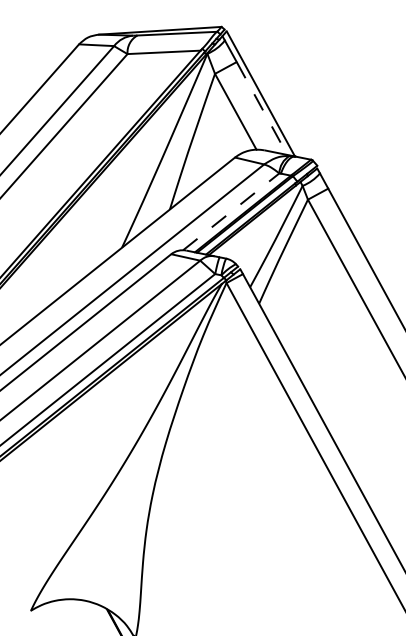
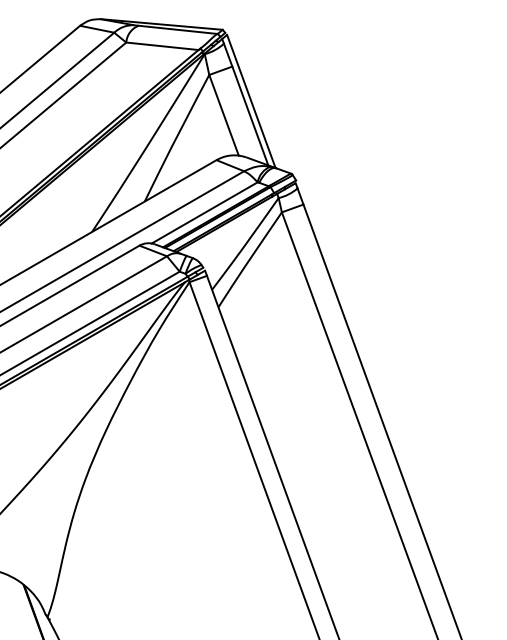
line: (262, 107) -> (250, 115), dashed -> solid
line: (231, 211) -> (205, 212), dashed -> solid

